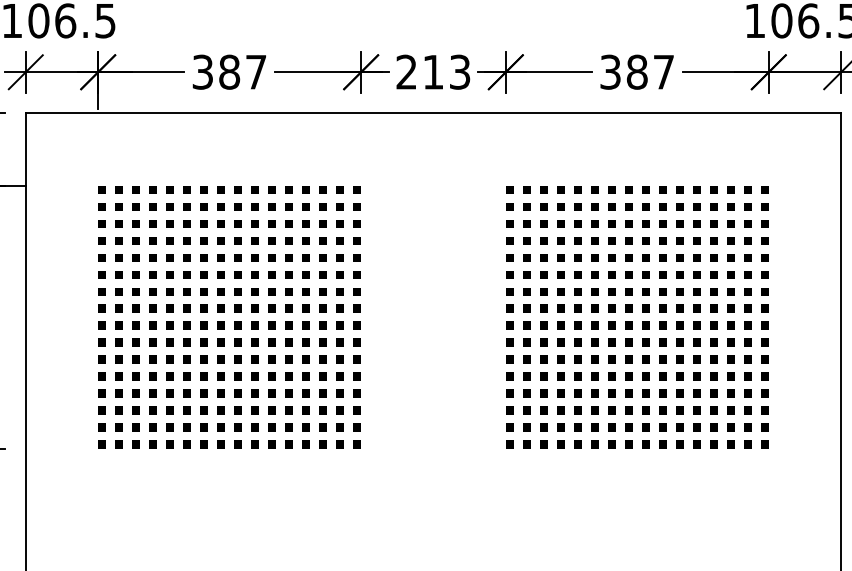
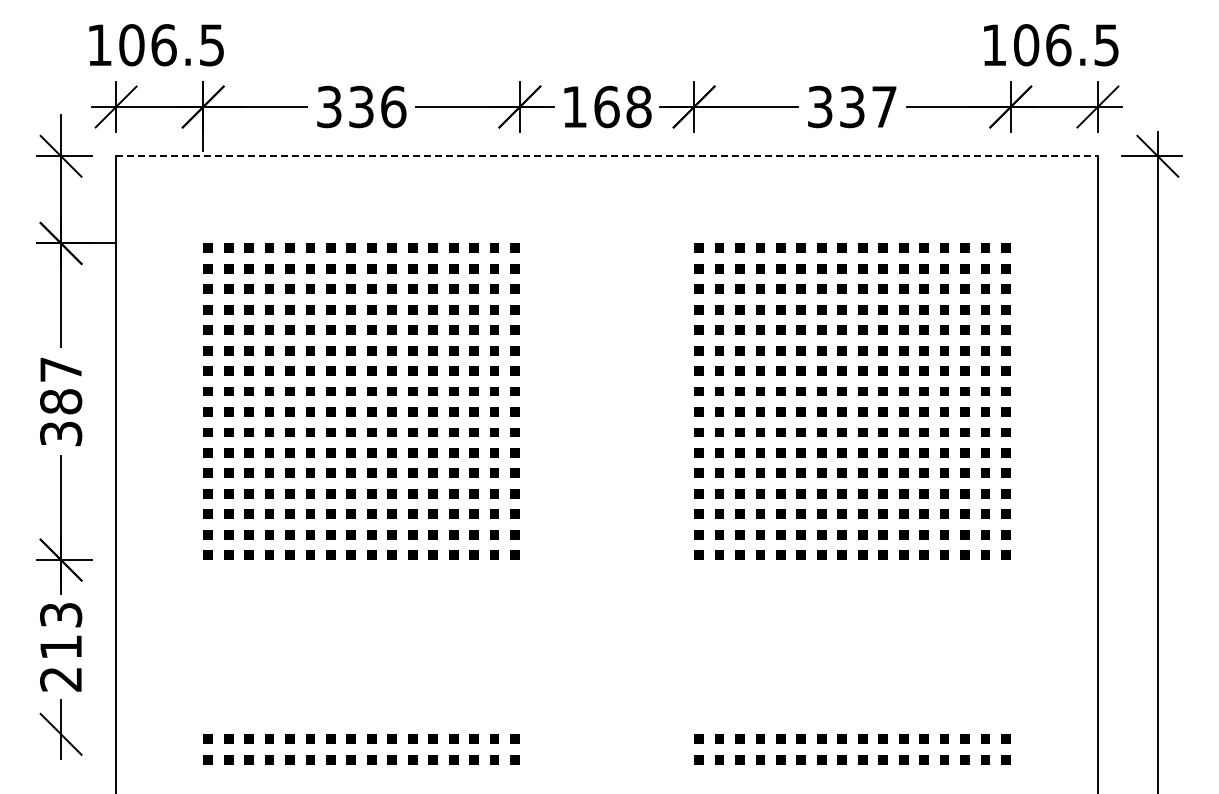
text: (242, 71) -> (377, 106), 387 -> 336
text: (433, 71) -> (606, 106), 213 -> 168
text: (636, 71) -> (851, 106), 387 -> 337
line: (433, 113) -> (607, 156), solid -> dashed

